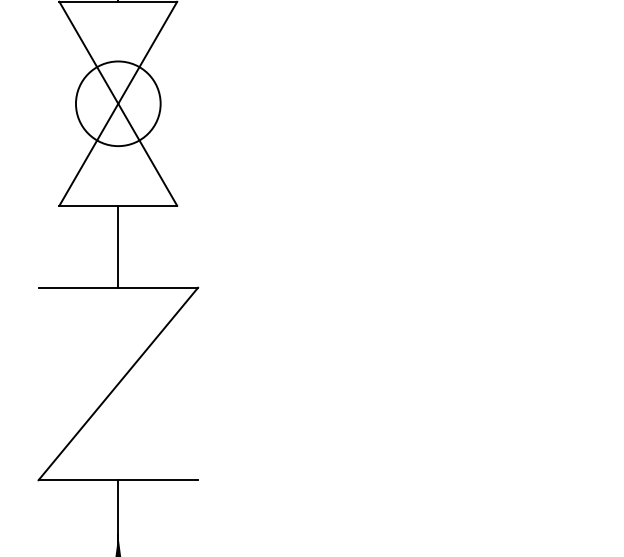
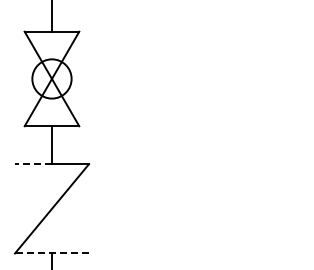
line: (78, 288) -> (33, 164), solid -> dashed
line: (117, 480) -> (51, 253), solid -> dashed

